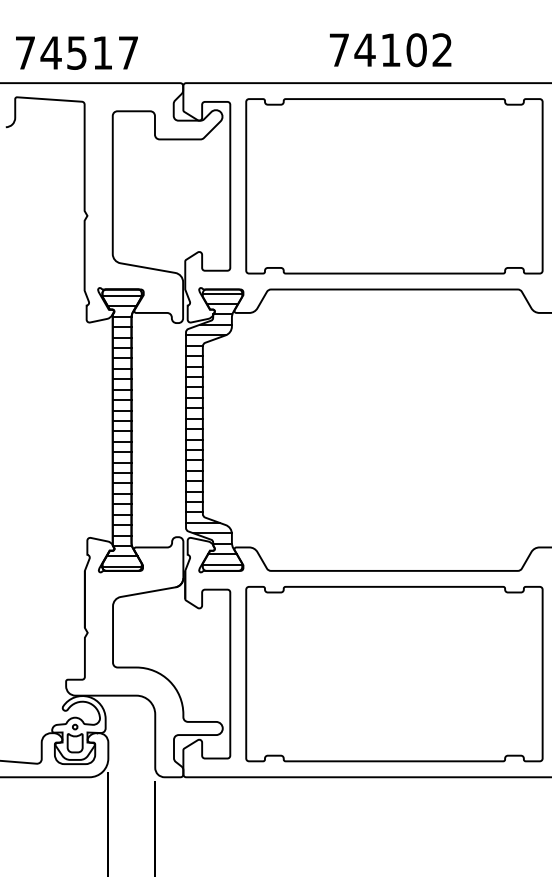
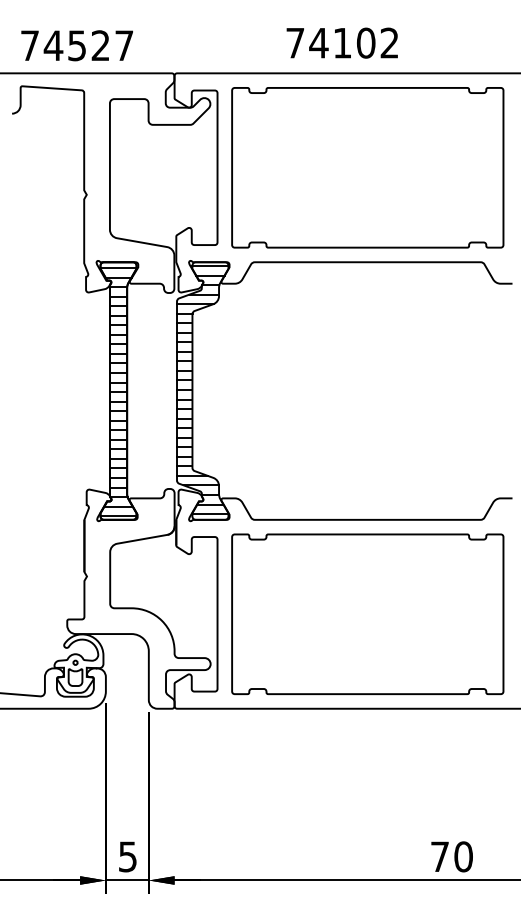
text: (389, 49) -> (341, 42), moved
text: (102, 52) -> (100, 45), 74517 -> 74527

